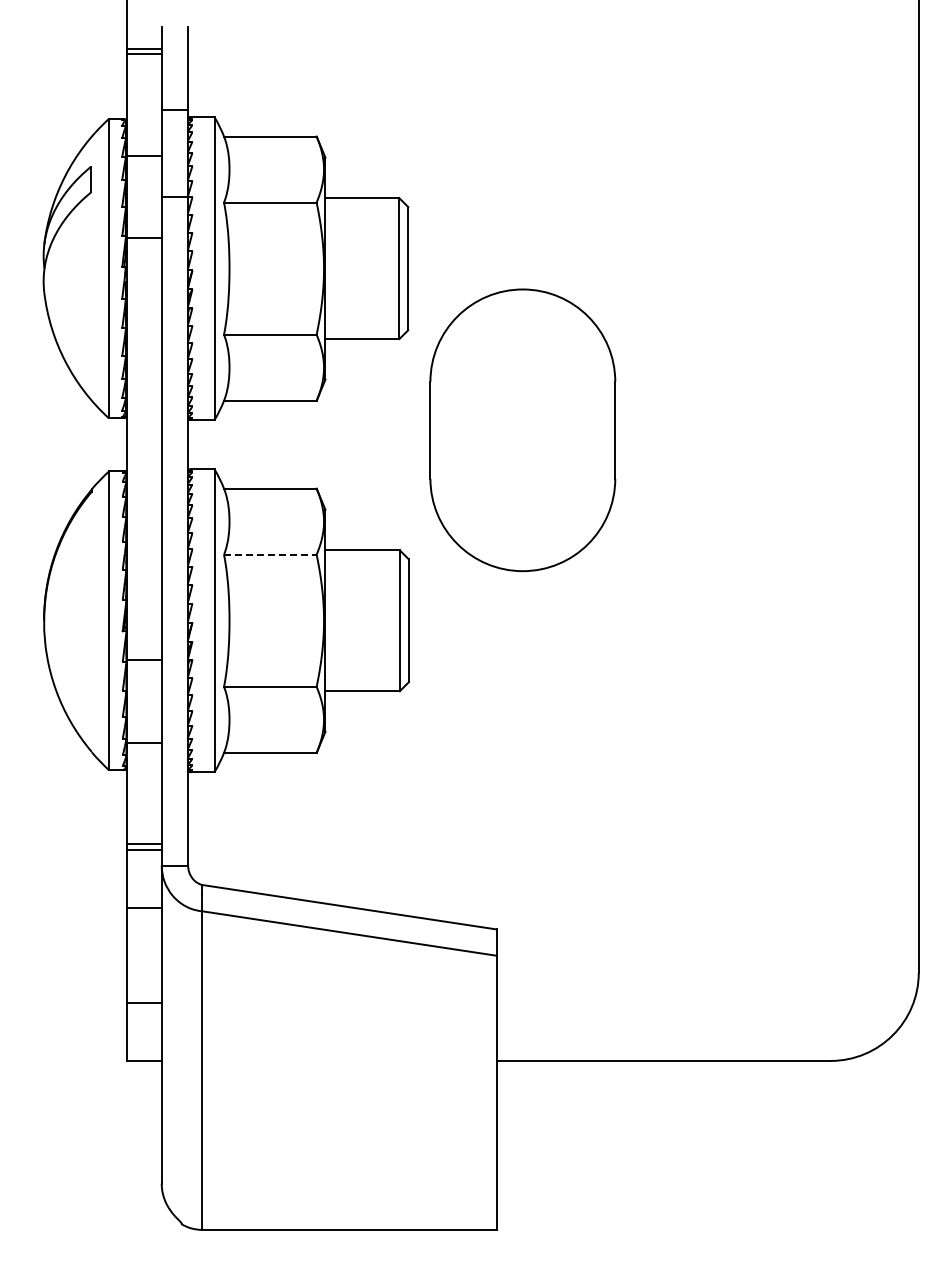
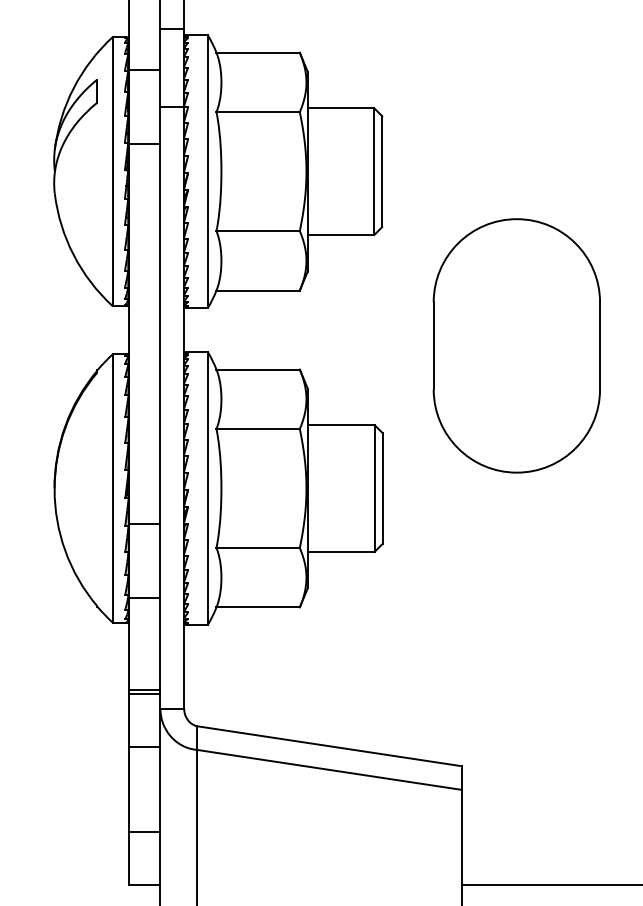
part: (522, 430) -> (516, 346), moved
line: (270, 554) -> (258, 428), dashed -> solid

